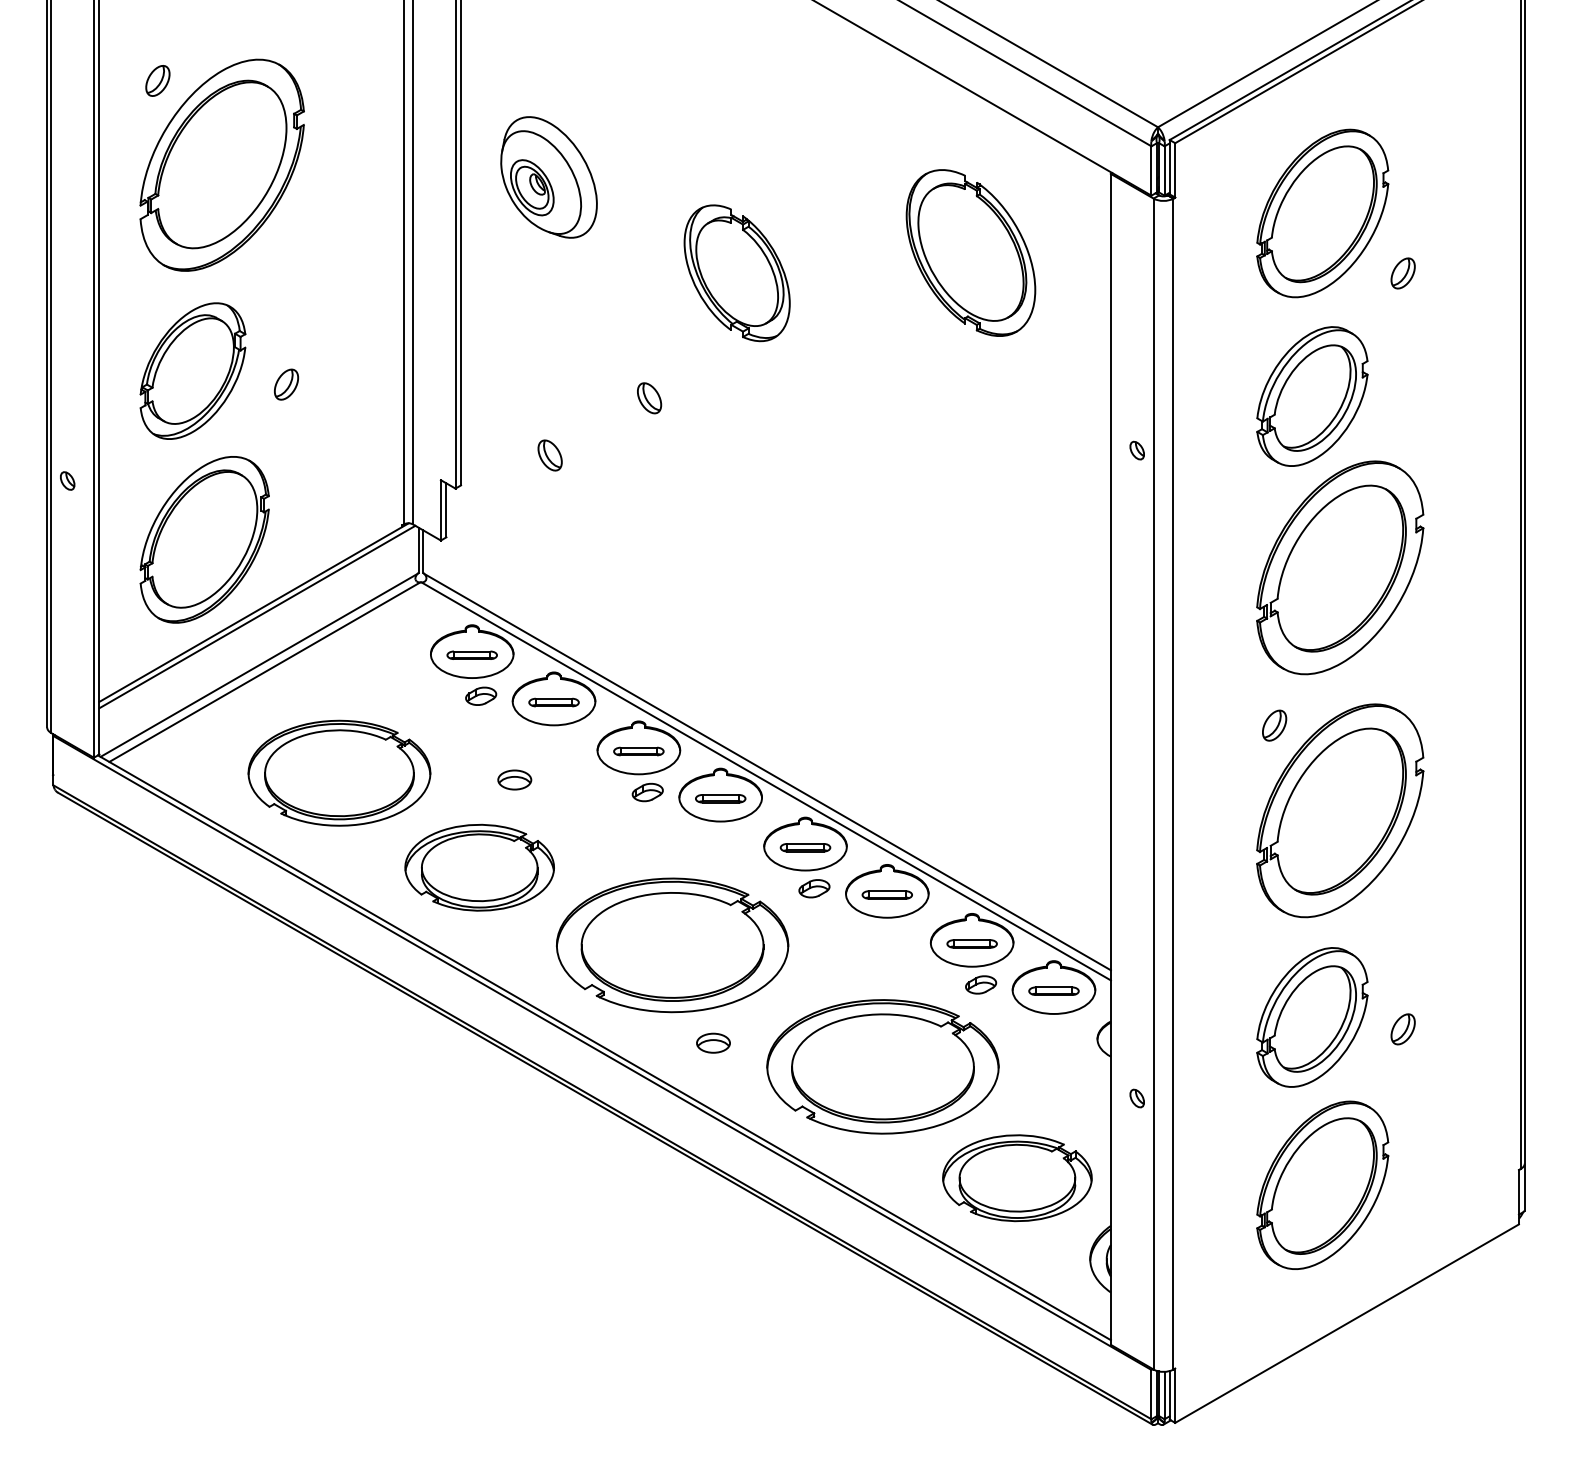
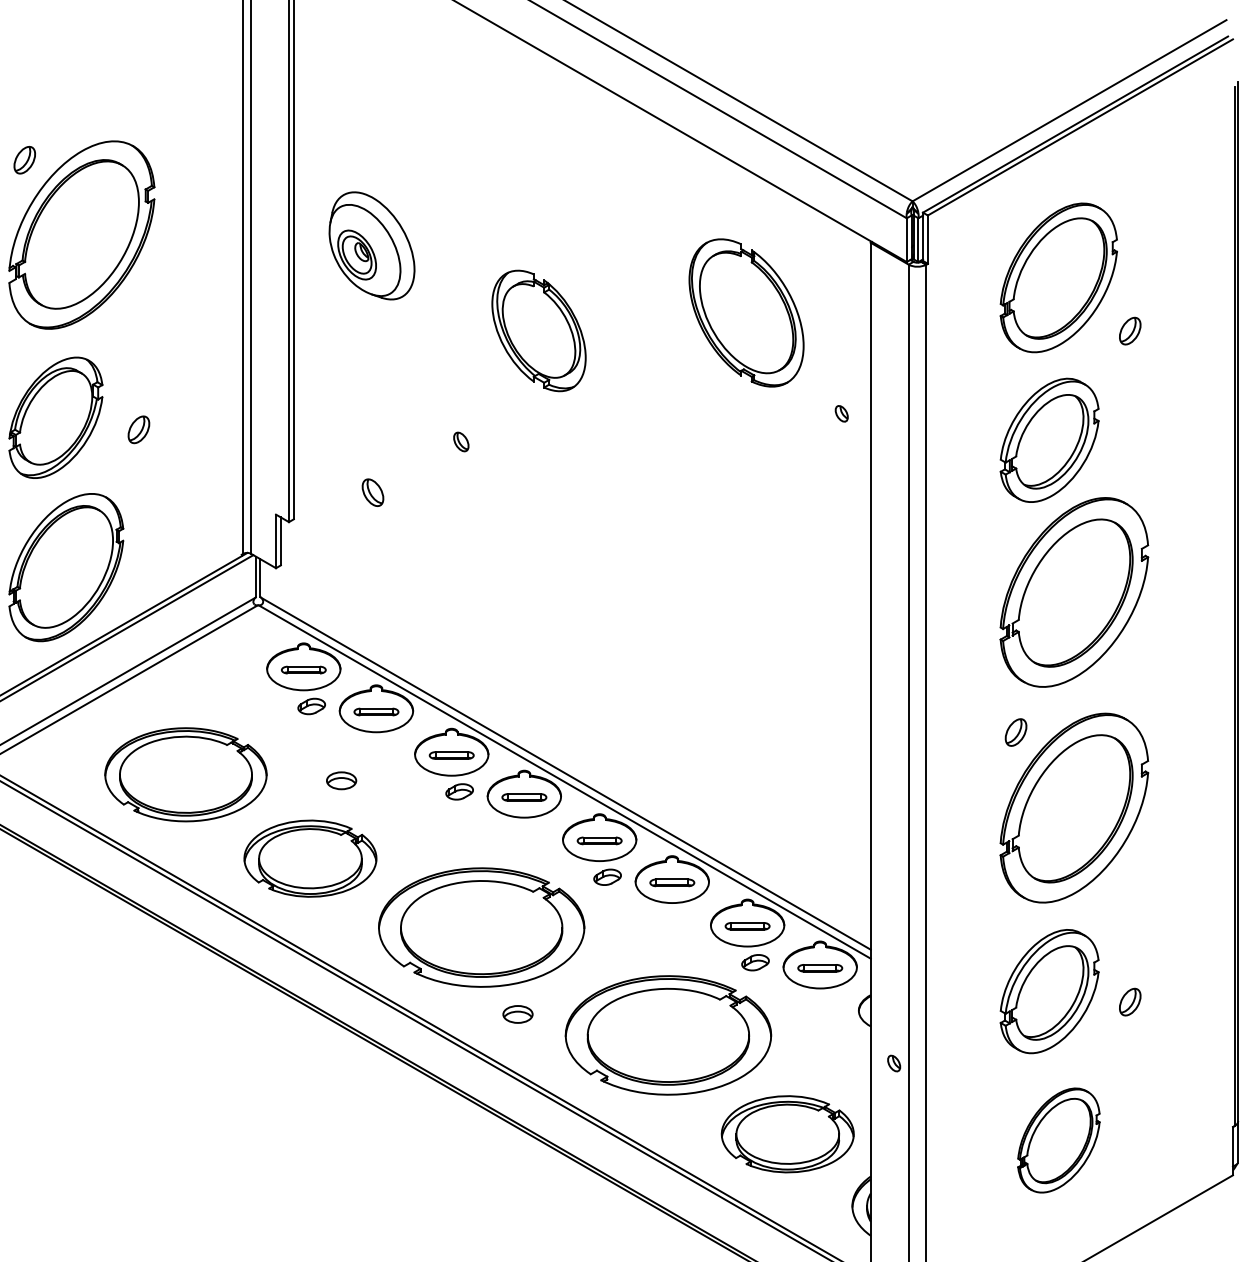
part: (649, 398) -> (461, 442), size x0.7
part: (1136, 450) -> (841, 413), moved
part: (1322, 1184) -> (1058, 1139), size x0.7

